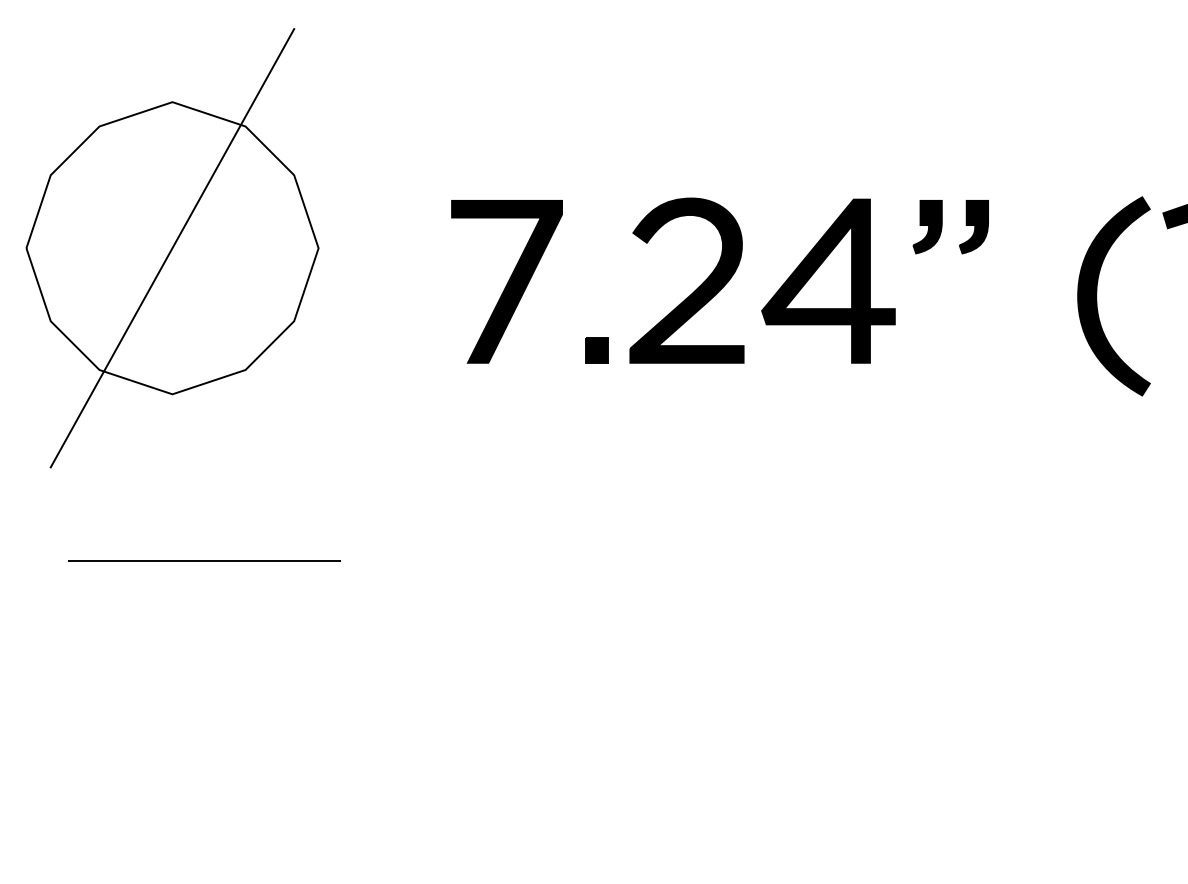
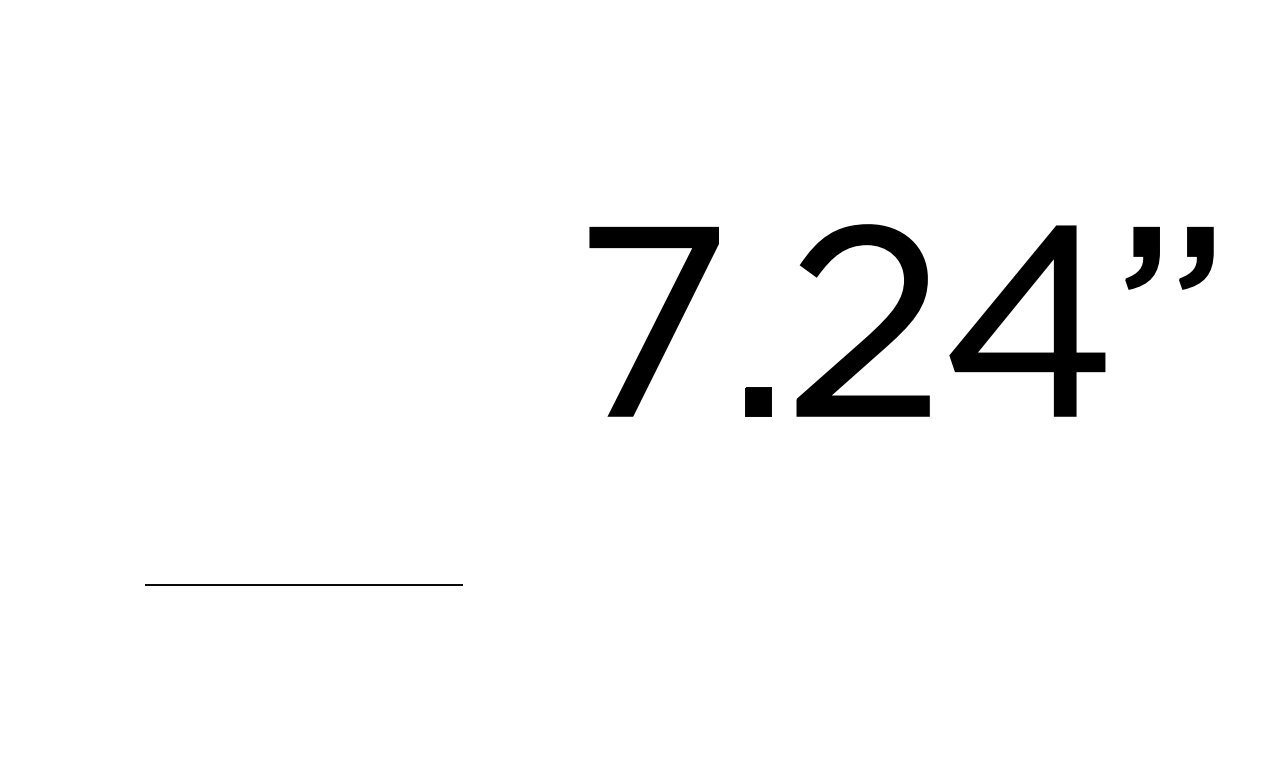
part: (172, 248) -> (265, 283), removed
line: (204, 560) -> (304, 583), moved

